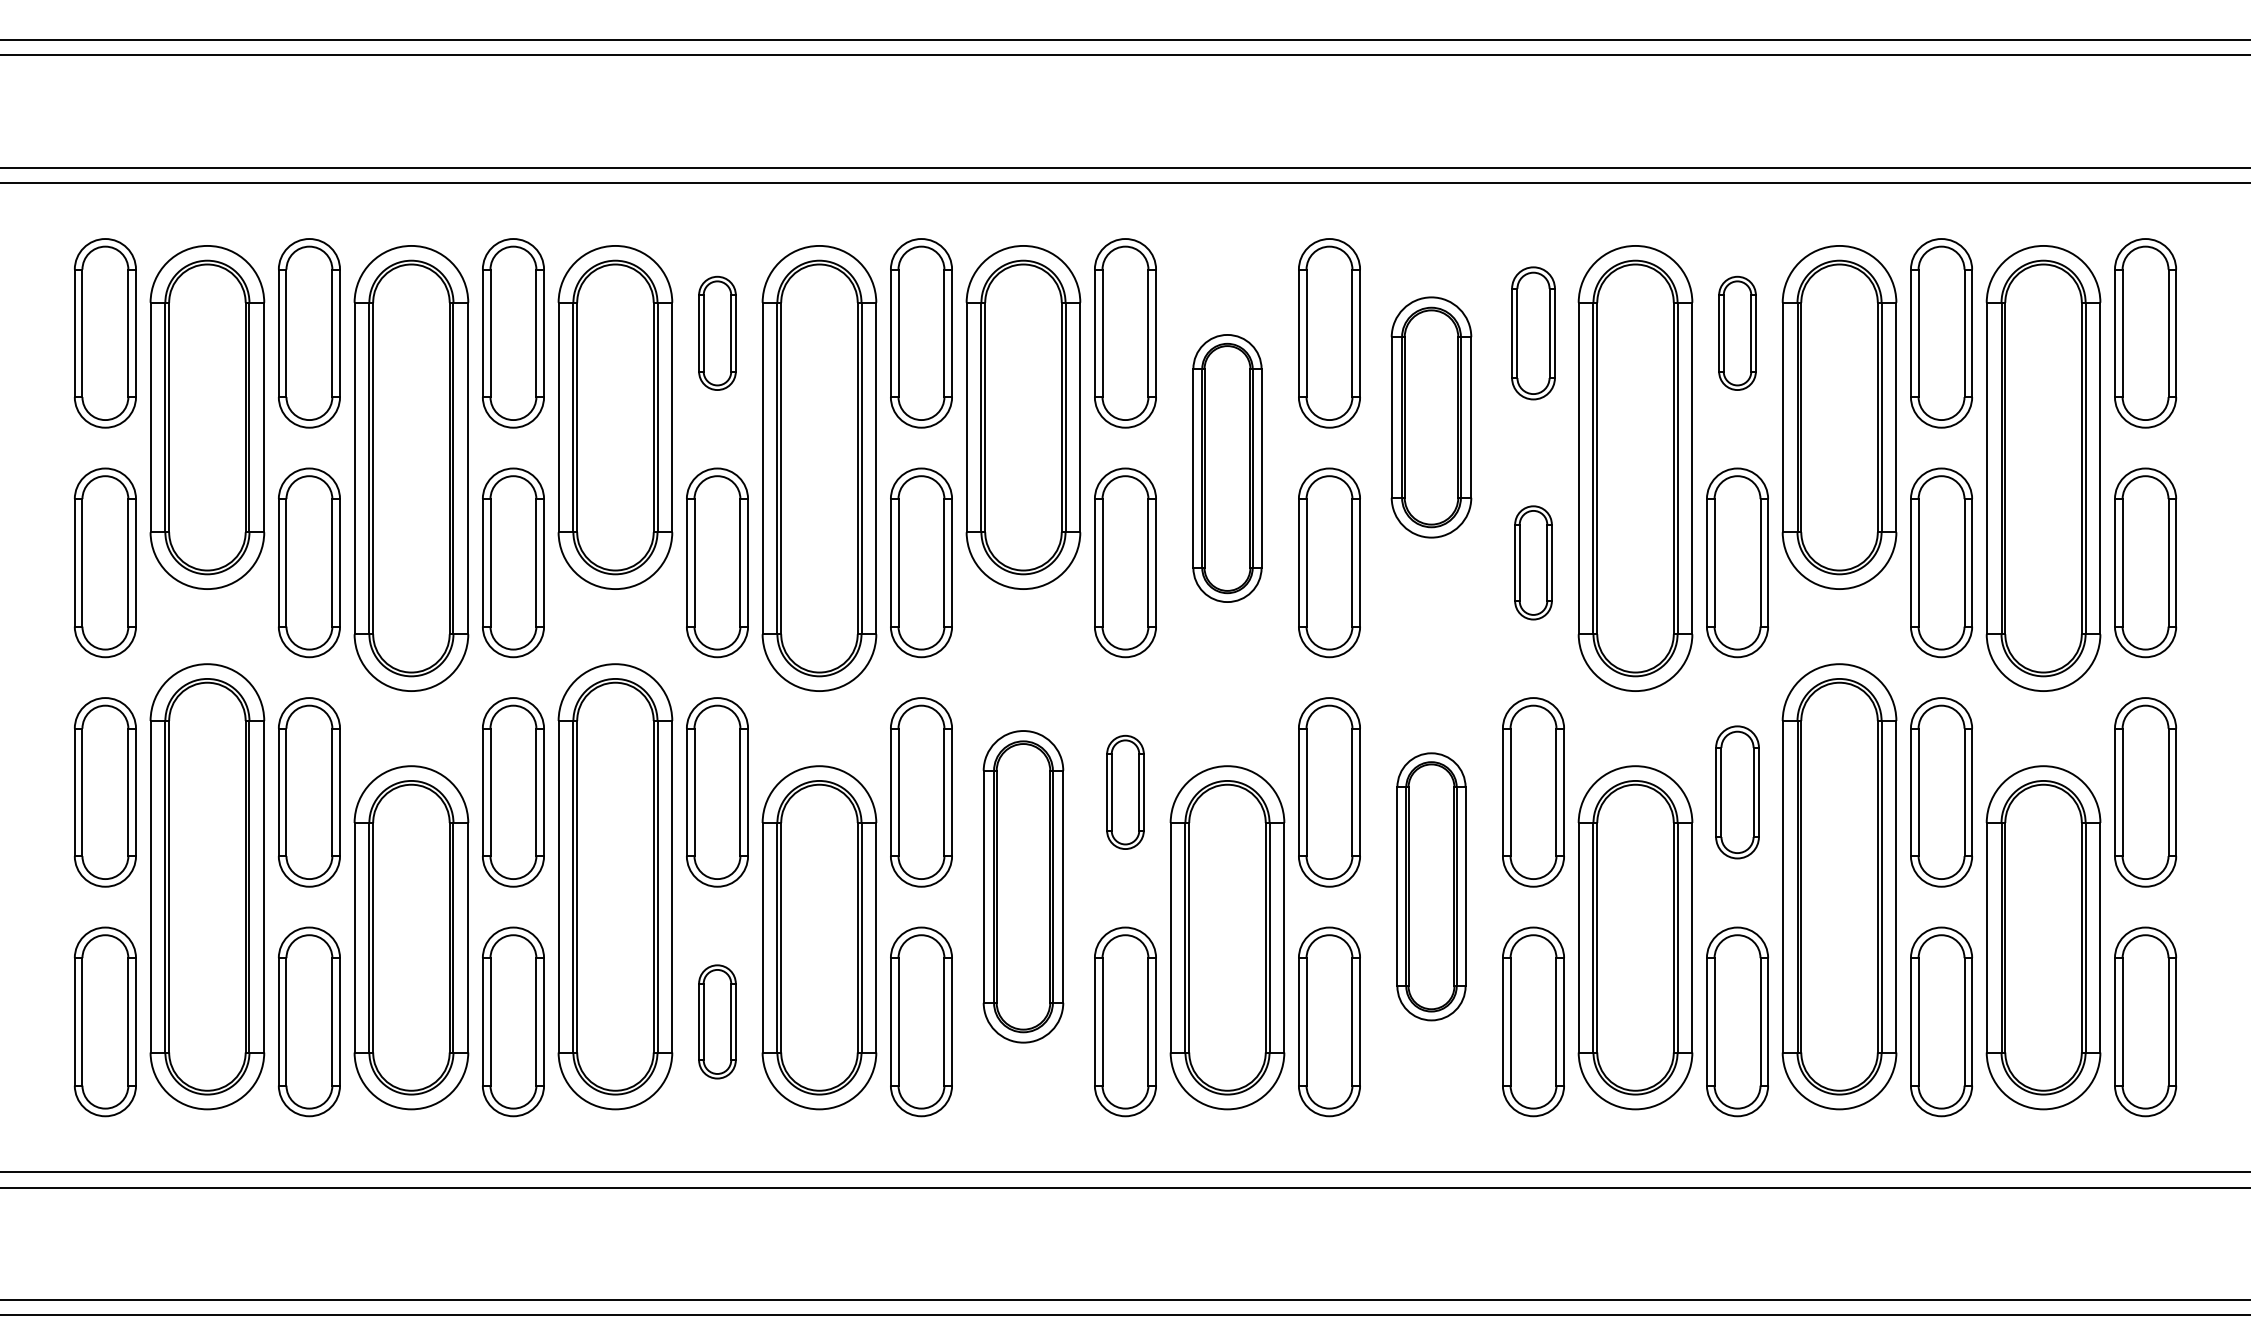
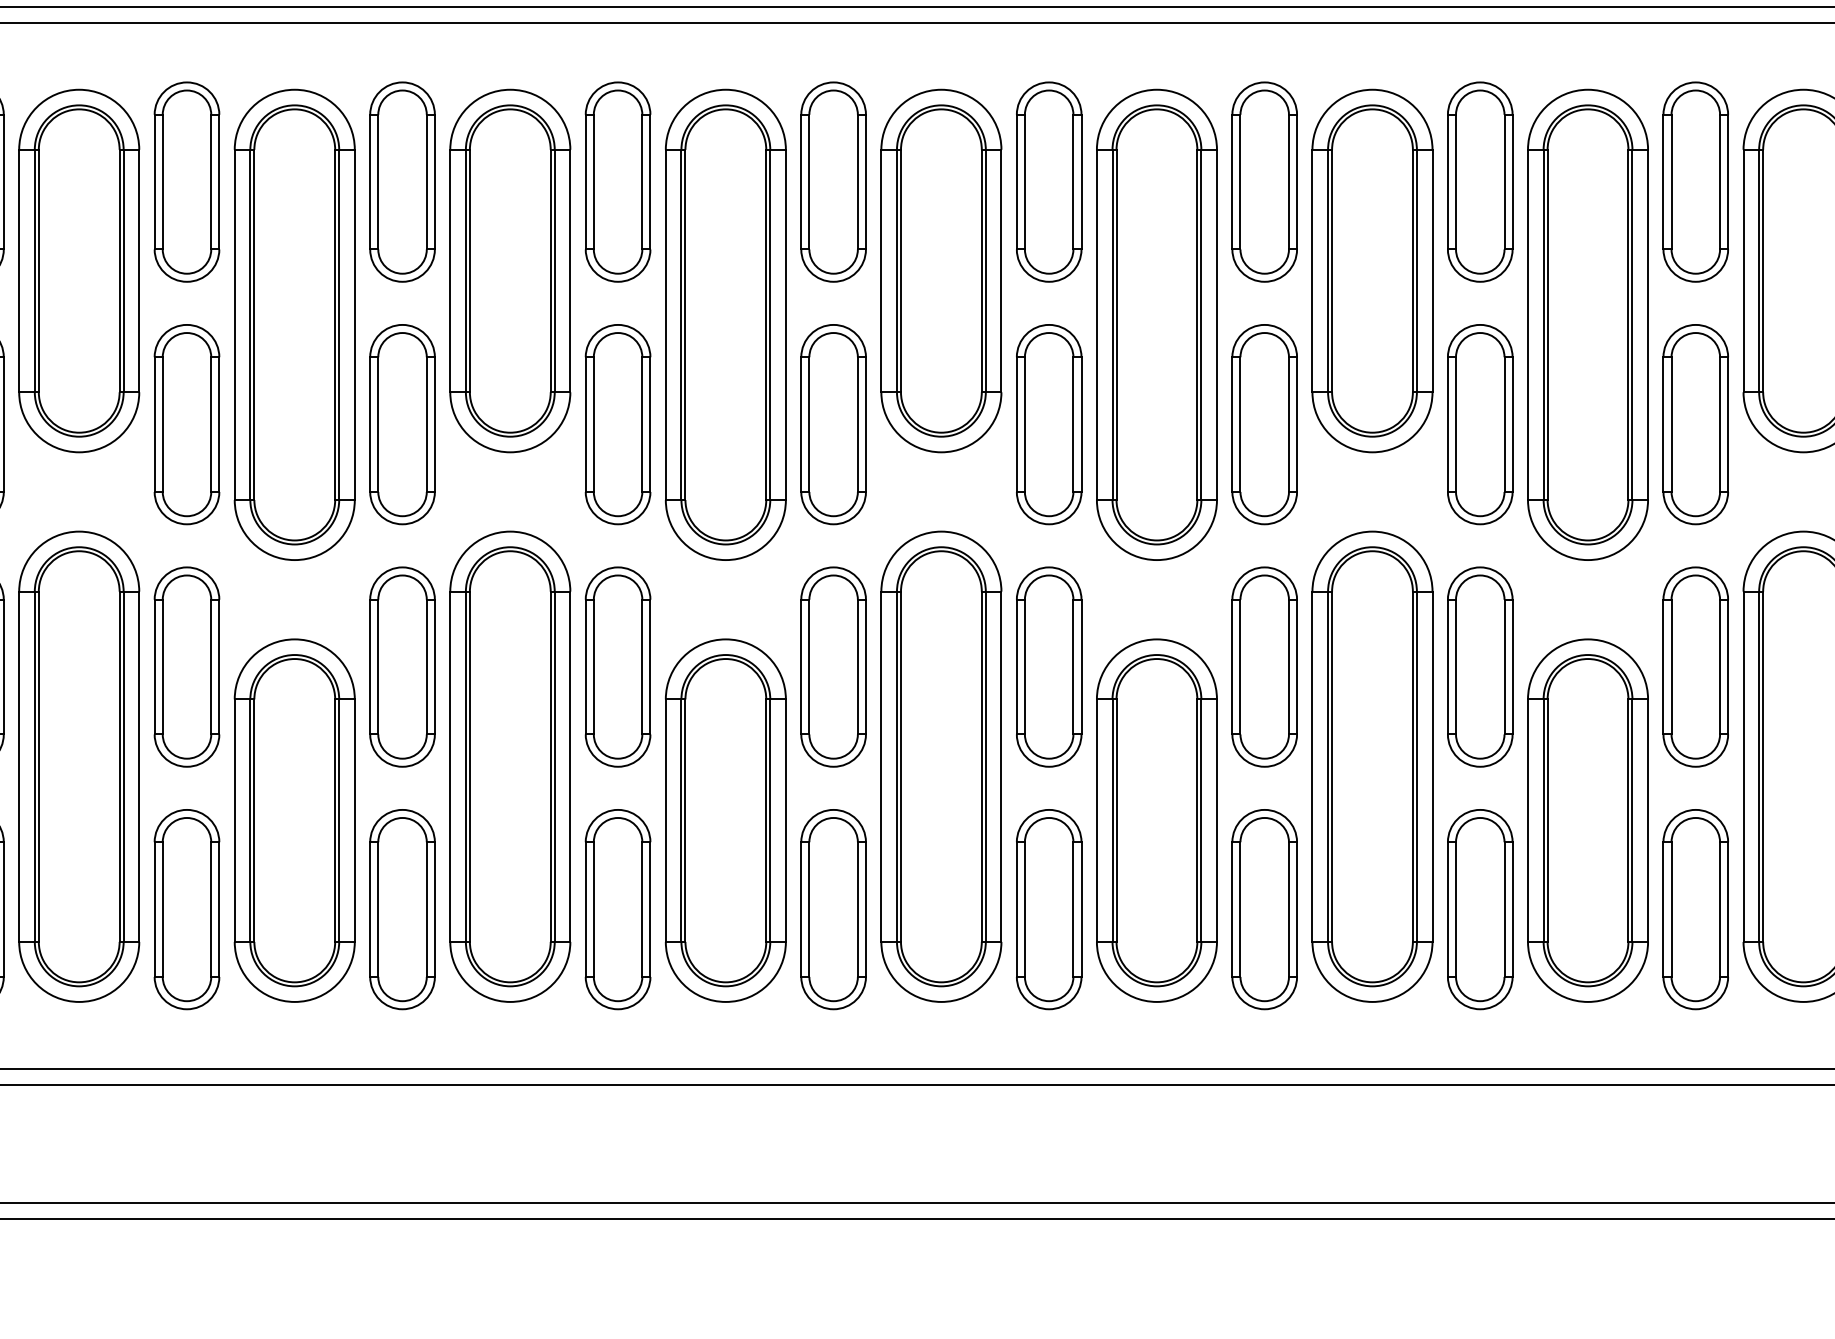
part: (717, 333) -> (618, 182), size x1.67
part: (1533, 333) -> (1480, 182), size x1.43
part: (1737, 333) -> (1695, 182), size x1.67
part: (1431, 417) -> (1372, 271), size x1.43
part: (1227, 468) -> (1156, 324), size x1.67
part: (1533, 562) -> (1480, 424), size x1.67
part: (1125, 792) -> (1049, 667), size x1.67
part: (1737, 792) -> (1695, 667), size x1.43
part: (1023, 886) -> (941, 766), size x1.43
part: (1431, 886) -> (1372, 766), size x1.67
part: (717, 1021) -> (618, 909), size x1.67

